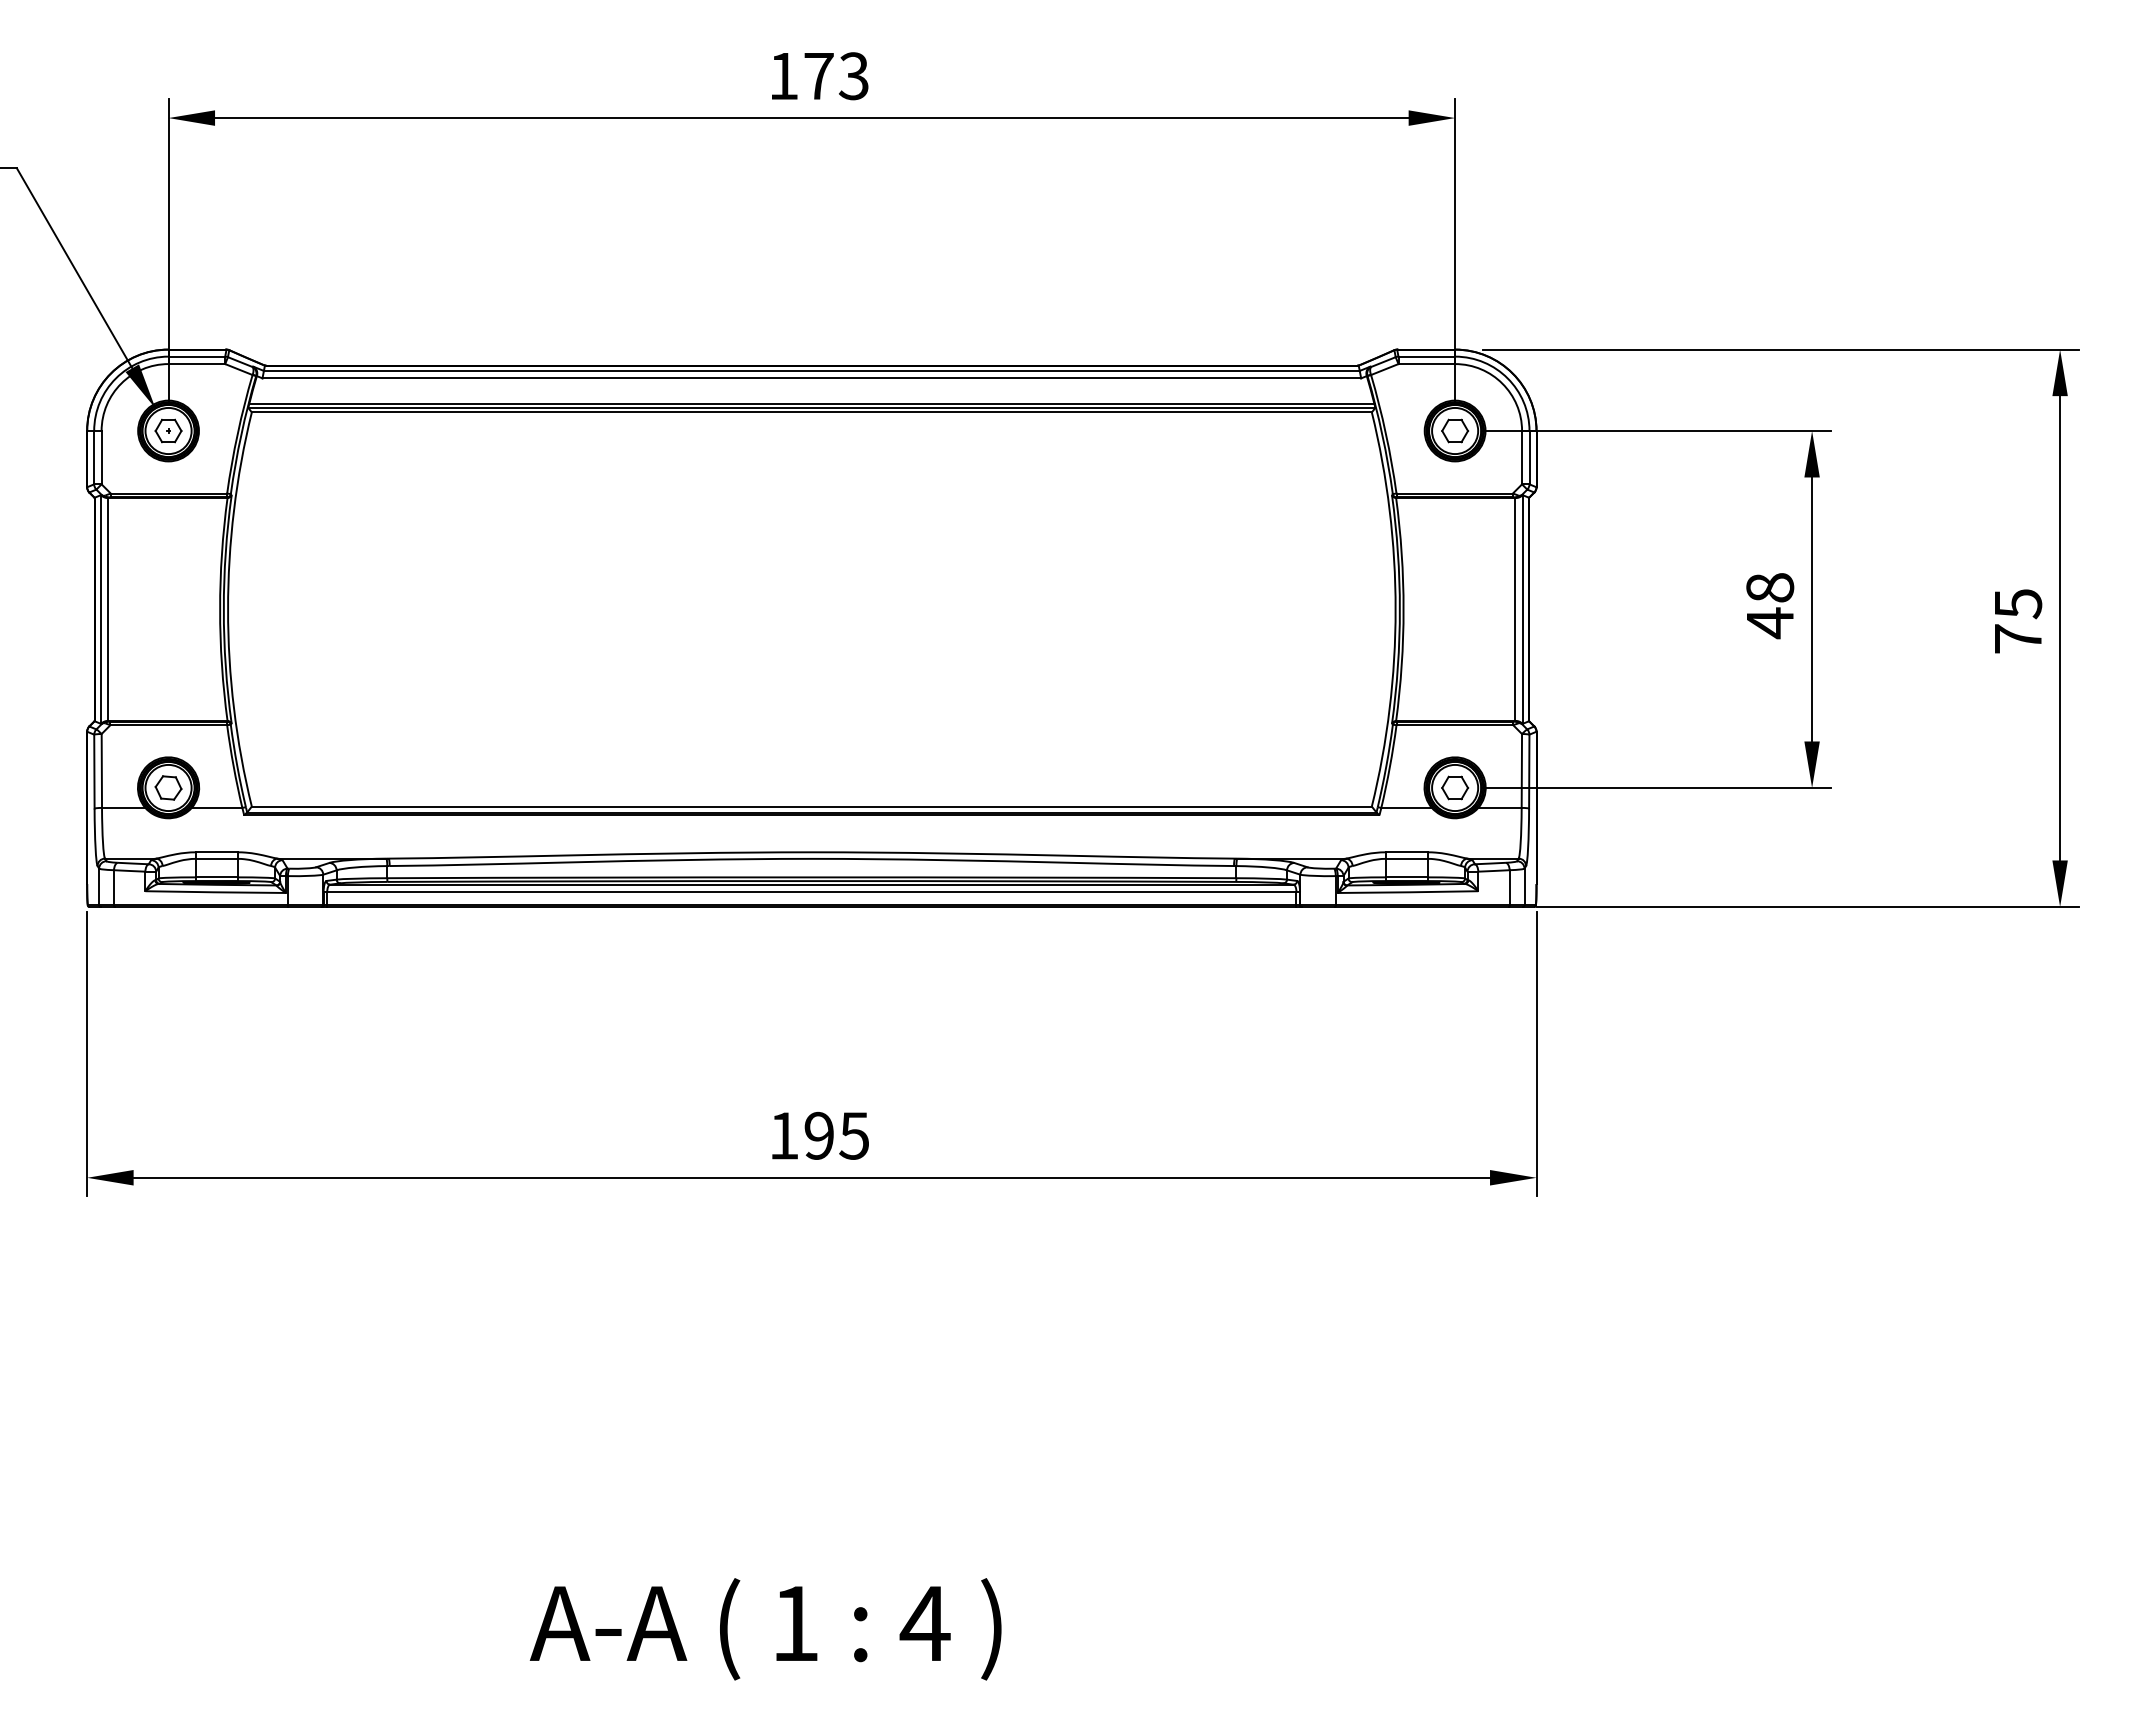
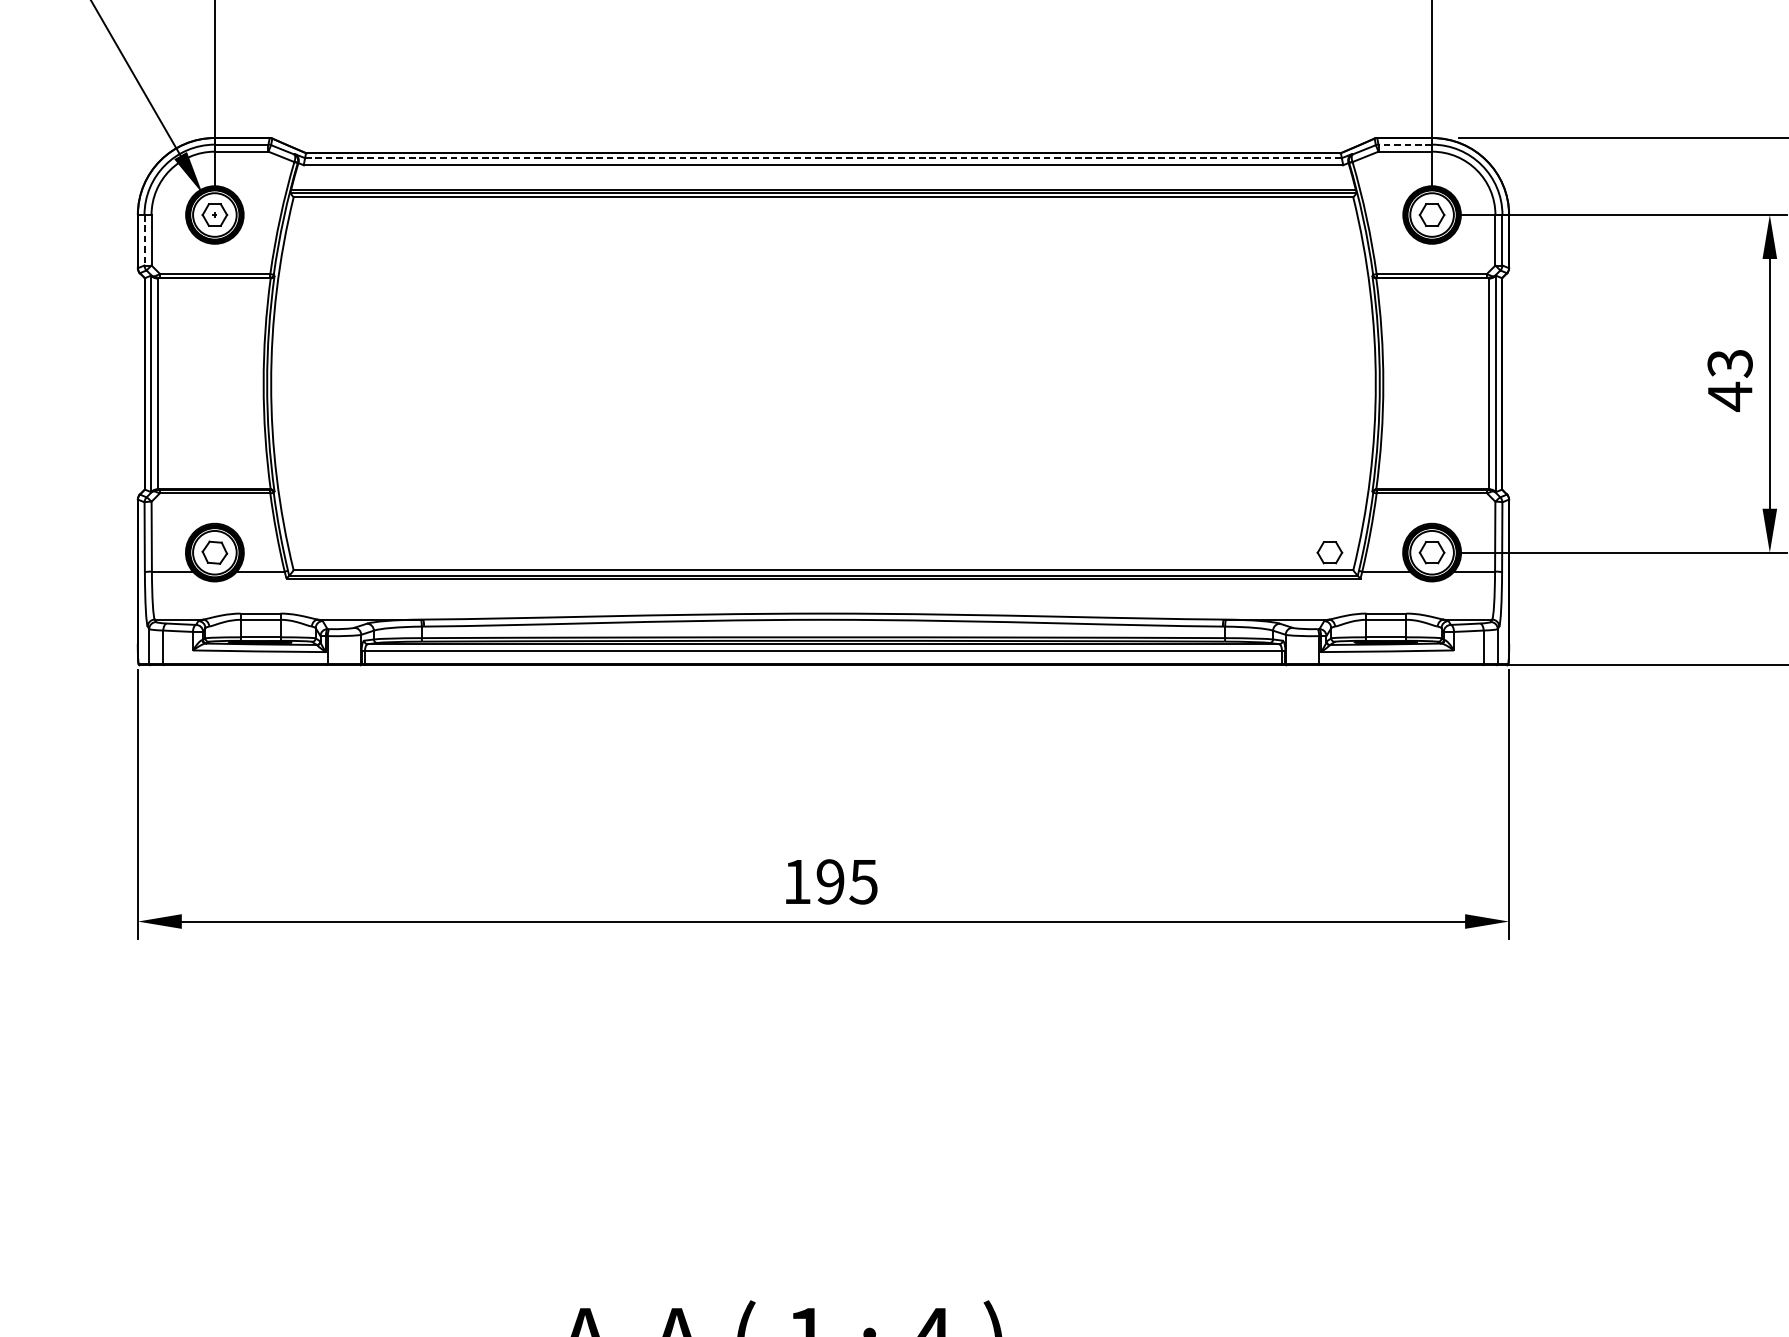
line: (1426, 356) -> (1405, 144), solid -> dashed
line: (811, 370) -> (823, 157), solid -> dashed
line: (94, 457) -> (144, 240), solid -> dashed
text: (1770, 588) -> (1730, 364), 48 -> 43
part: (1347, 787) -> (1330, 552), added

